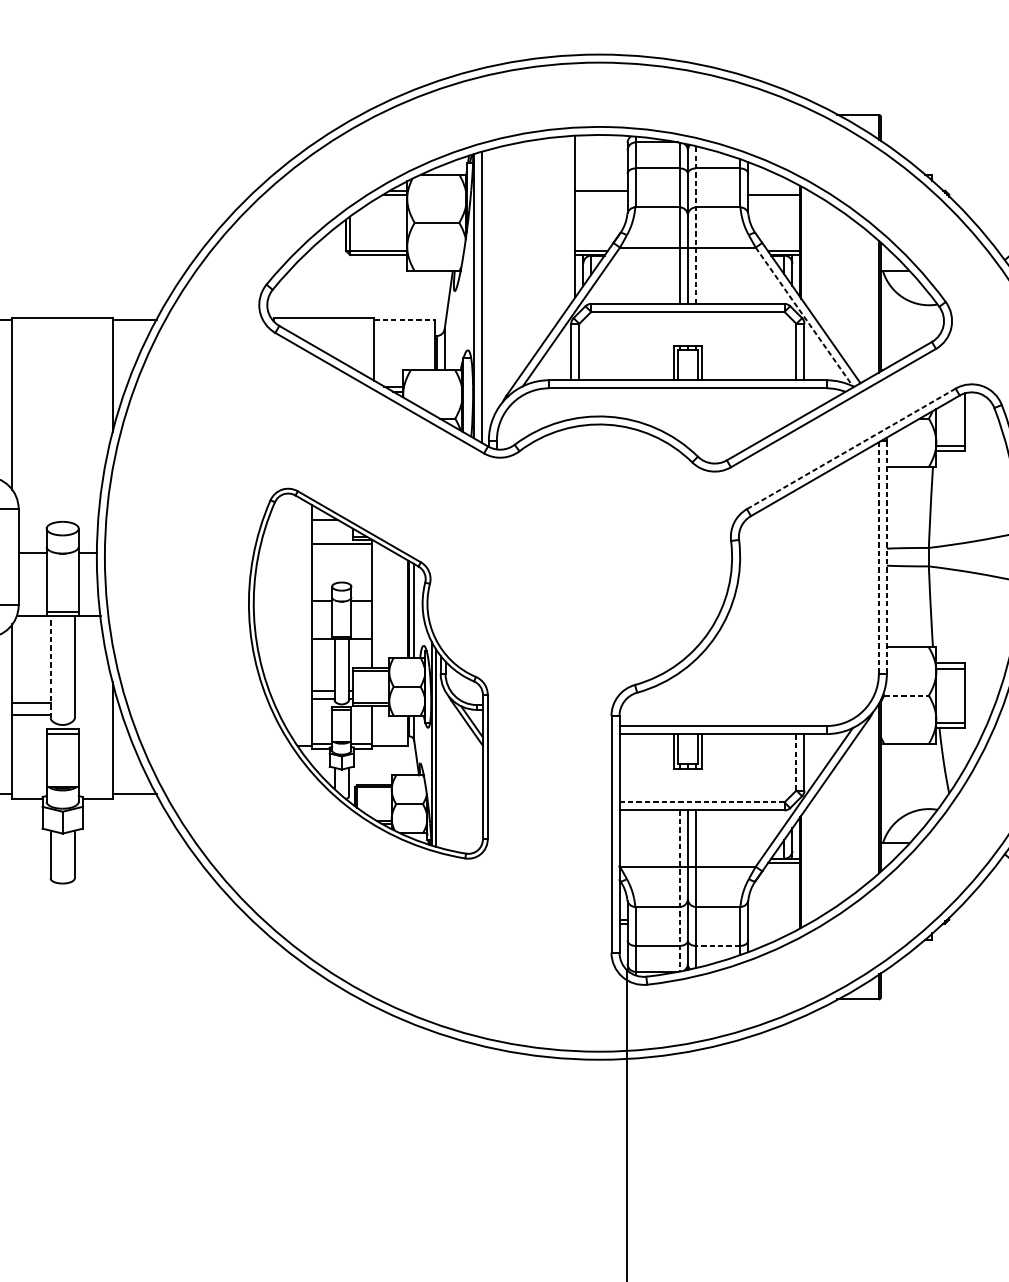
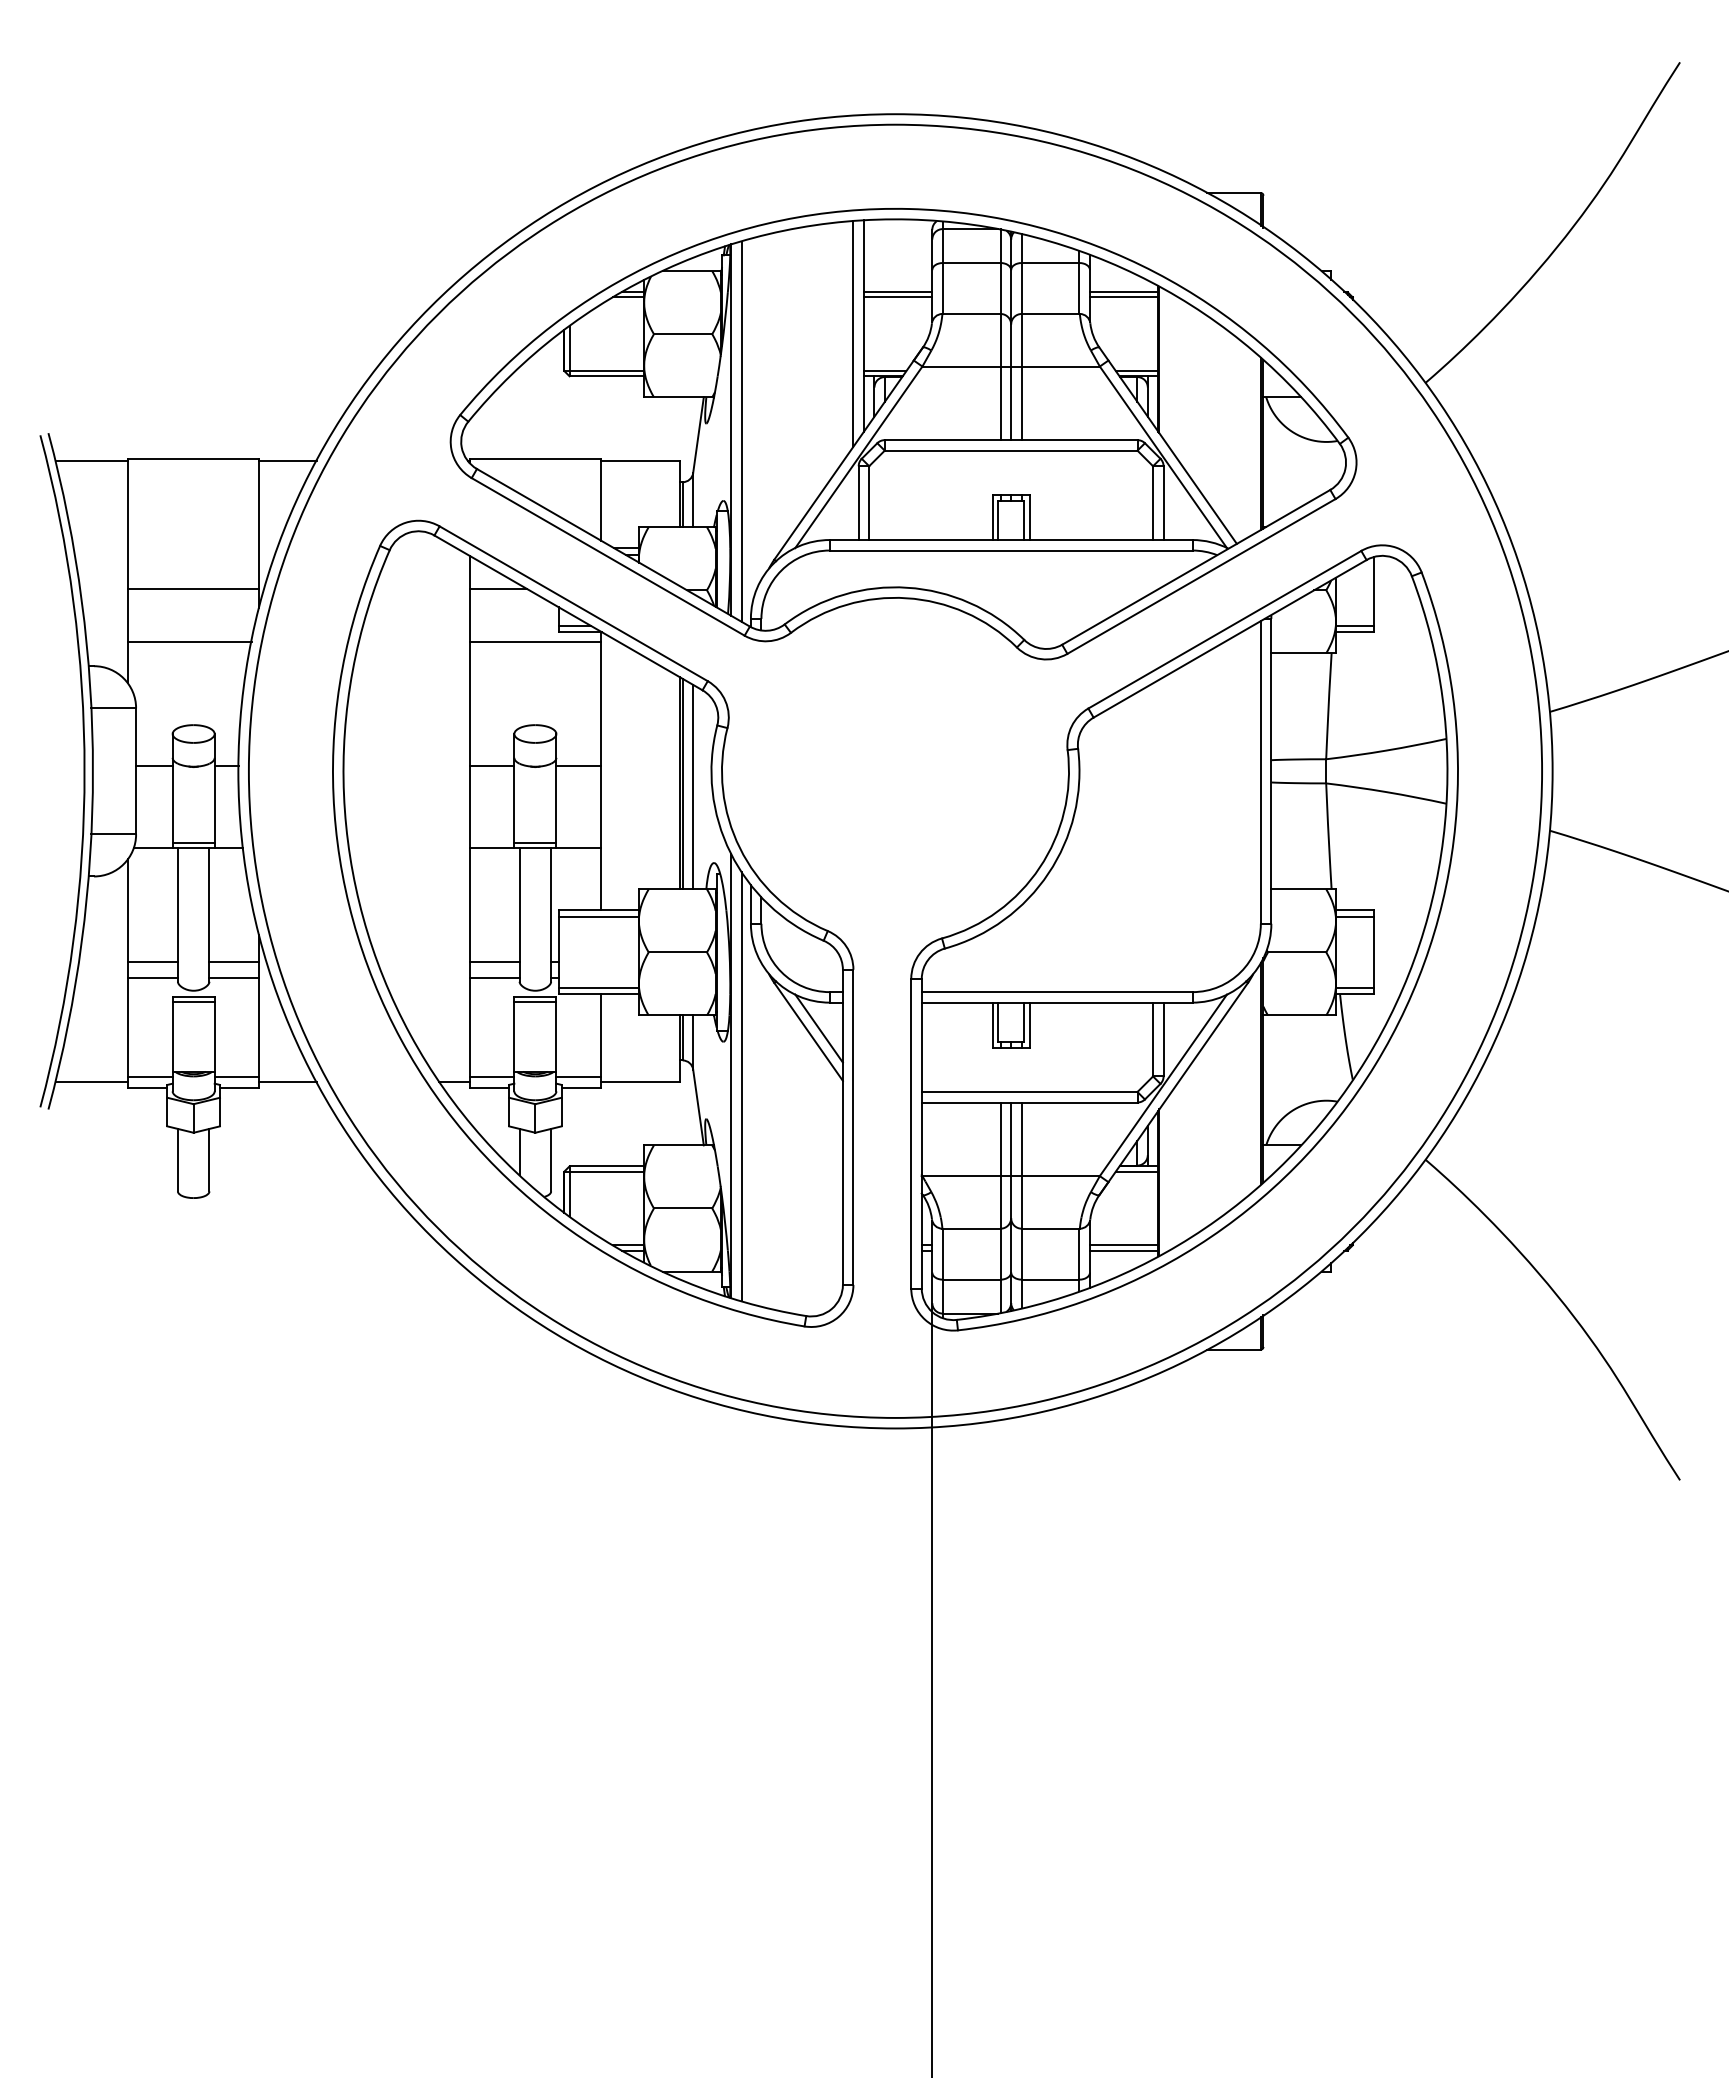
line: (774, 190) -> (1124, 292), added
line: (600, 194) -> (897, 297), added
line: (567, 222) -> (853, 333), added
line: (695, 225) -> (1021, 337), dashed -> solid
line: (804, 317) -> (1163, 457), dashed -> solid
line: (405, 320) -> (641, 461), dashed -> solid
line: (62, 417) -> (193, 588), added
line: (851, 448) -> (1224, 629), dashed -> solid
line: (59, 458) -> (189, 642), added
line: (887, 556) -> (1271, 770), dashed -> solid
line: (878, 557) -> (1260, 771), dashed -> solid
line: (50, 667) -> (177, 915), dashed -> solid
part: (368, 673) -> (593, 923), size x1.67
line: (906, 695) -> (1297, 952), dashed -> solid
line: (93, 702) -> (234, 961), added
line: (93, 715) -> (234, 978), added
line: (796, 762) -> (1153, 1039), dashed -> solid
line: (28, 790) -> (149, 1076), added
line: (95, 790) -> (236, 1076), added
line: (701, 802) -> (1029, 1092), dashed -> solid
line: (679, 891) -> (1000, 1208), dashed -> solid
line: (774, 919) -> (1124, 1245), added
line: (774, 923) -> (1124, 1250), added
line: (717, 945) -> (1050, 1279), dashed -> solid

